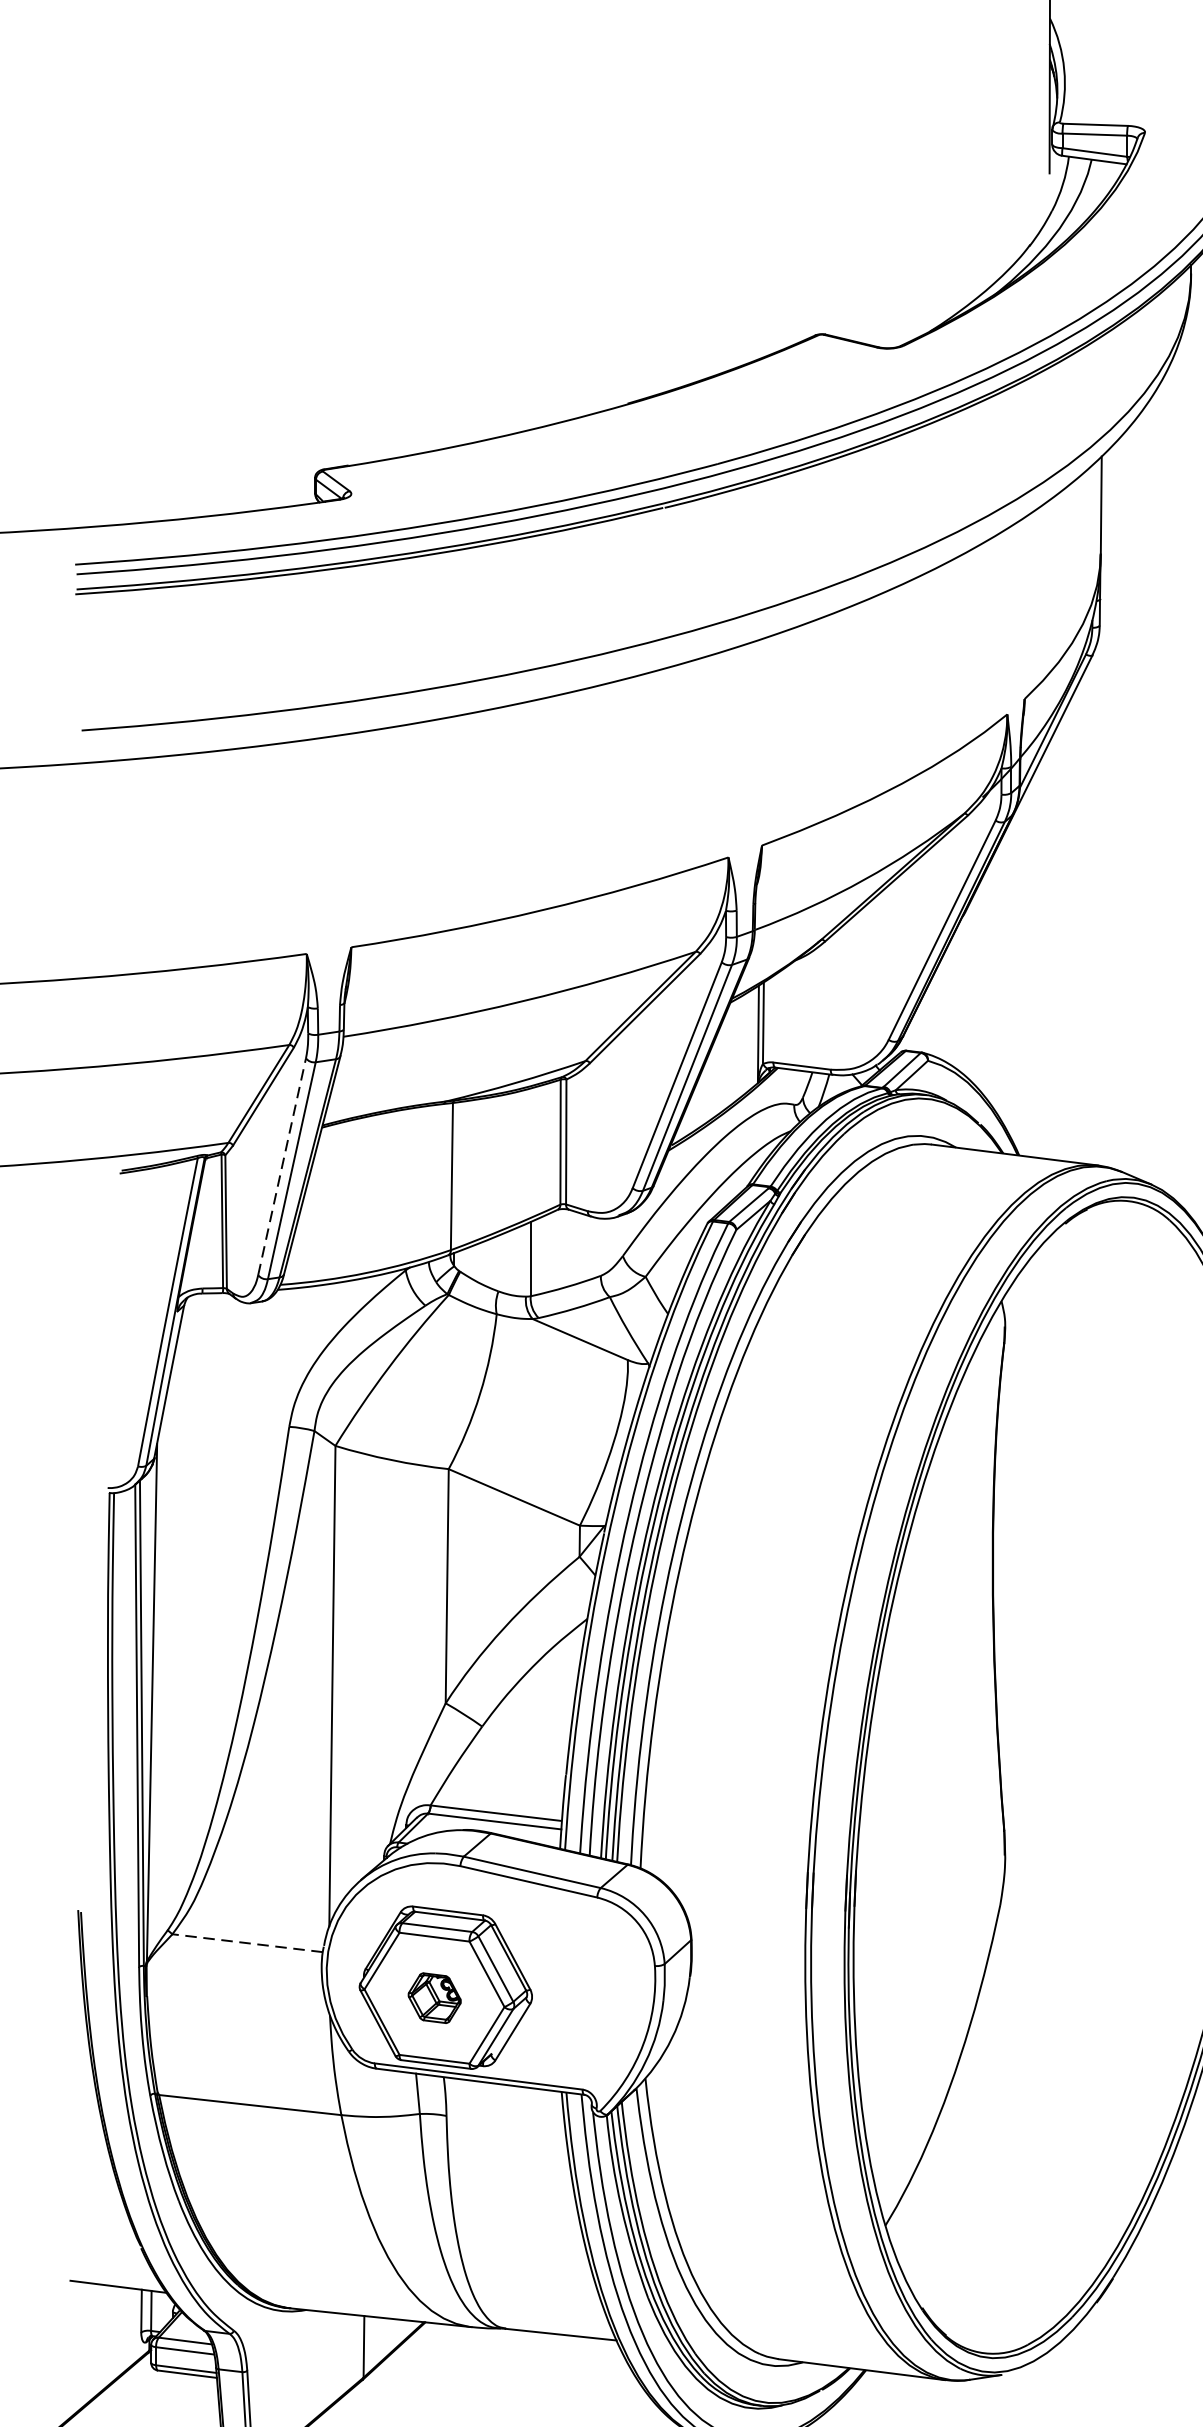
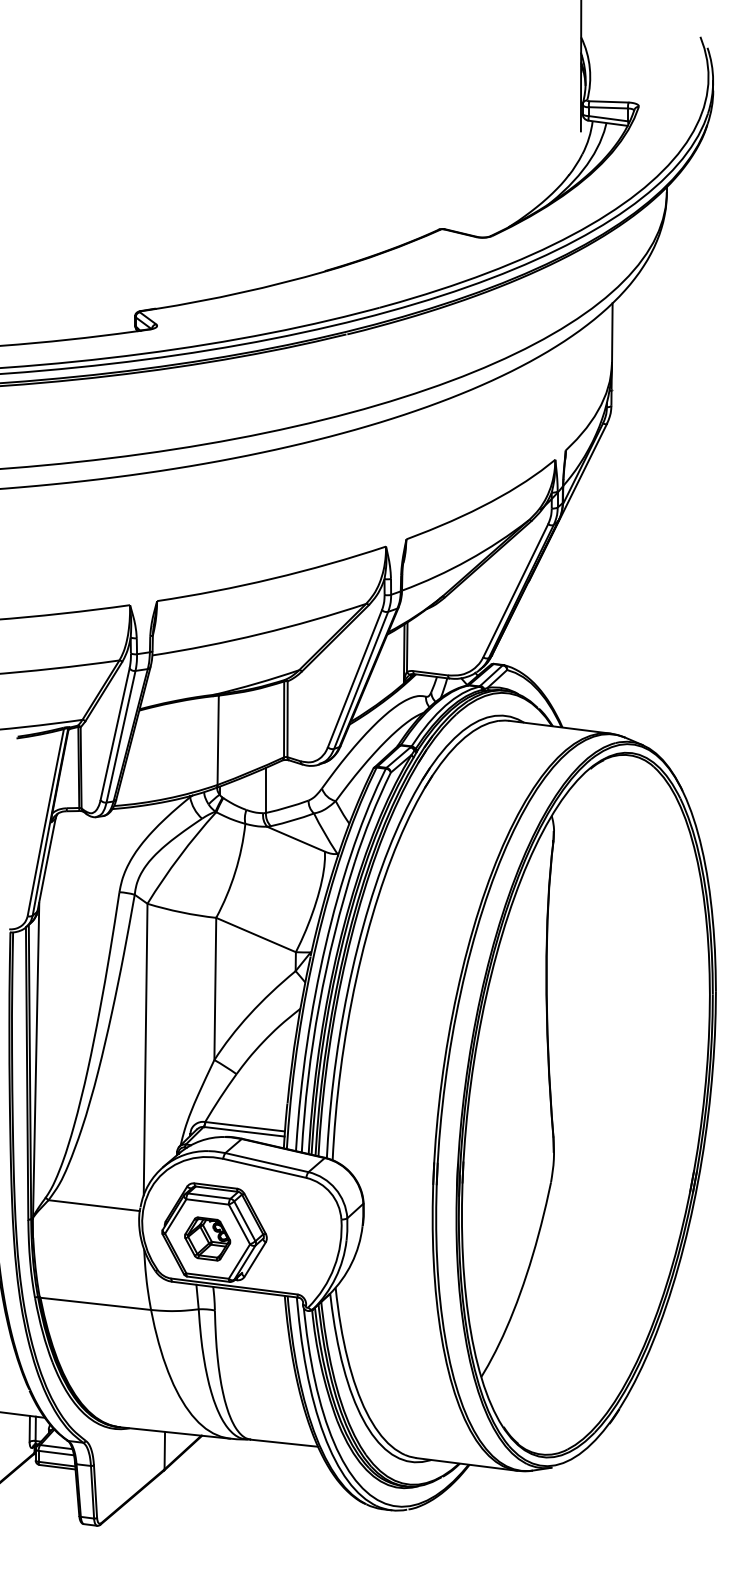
line: (282, 1165) -> (115, 733), dashed -> solid
line: (248, 1942) -> (94, 1205), dashed -> solid
part: (434, 1997) -> (207, 1238), size x1.43

